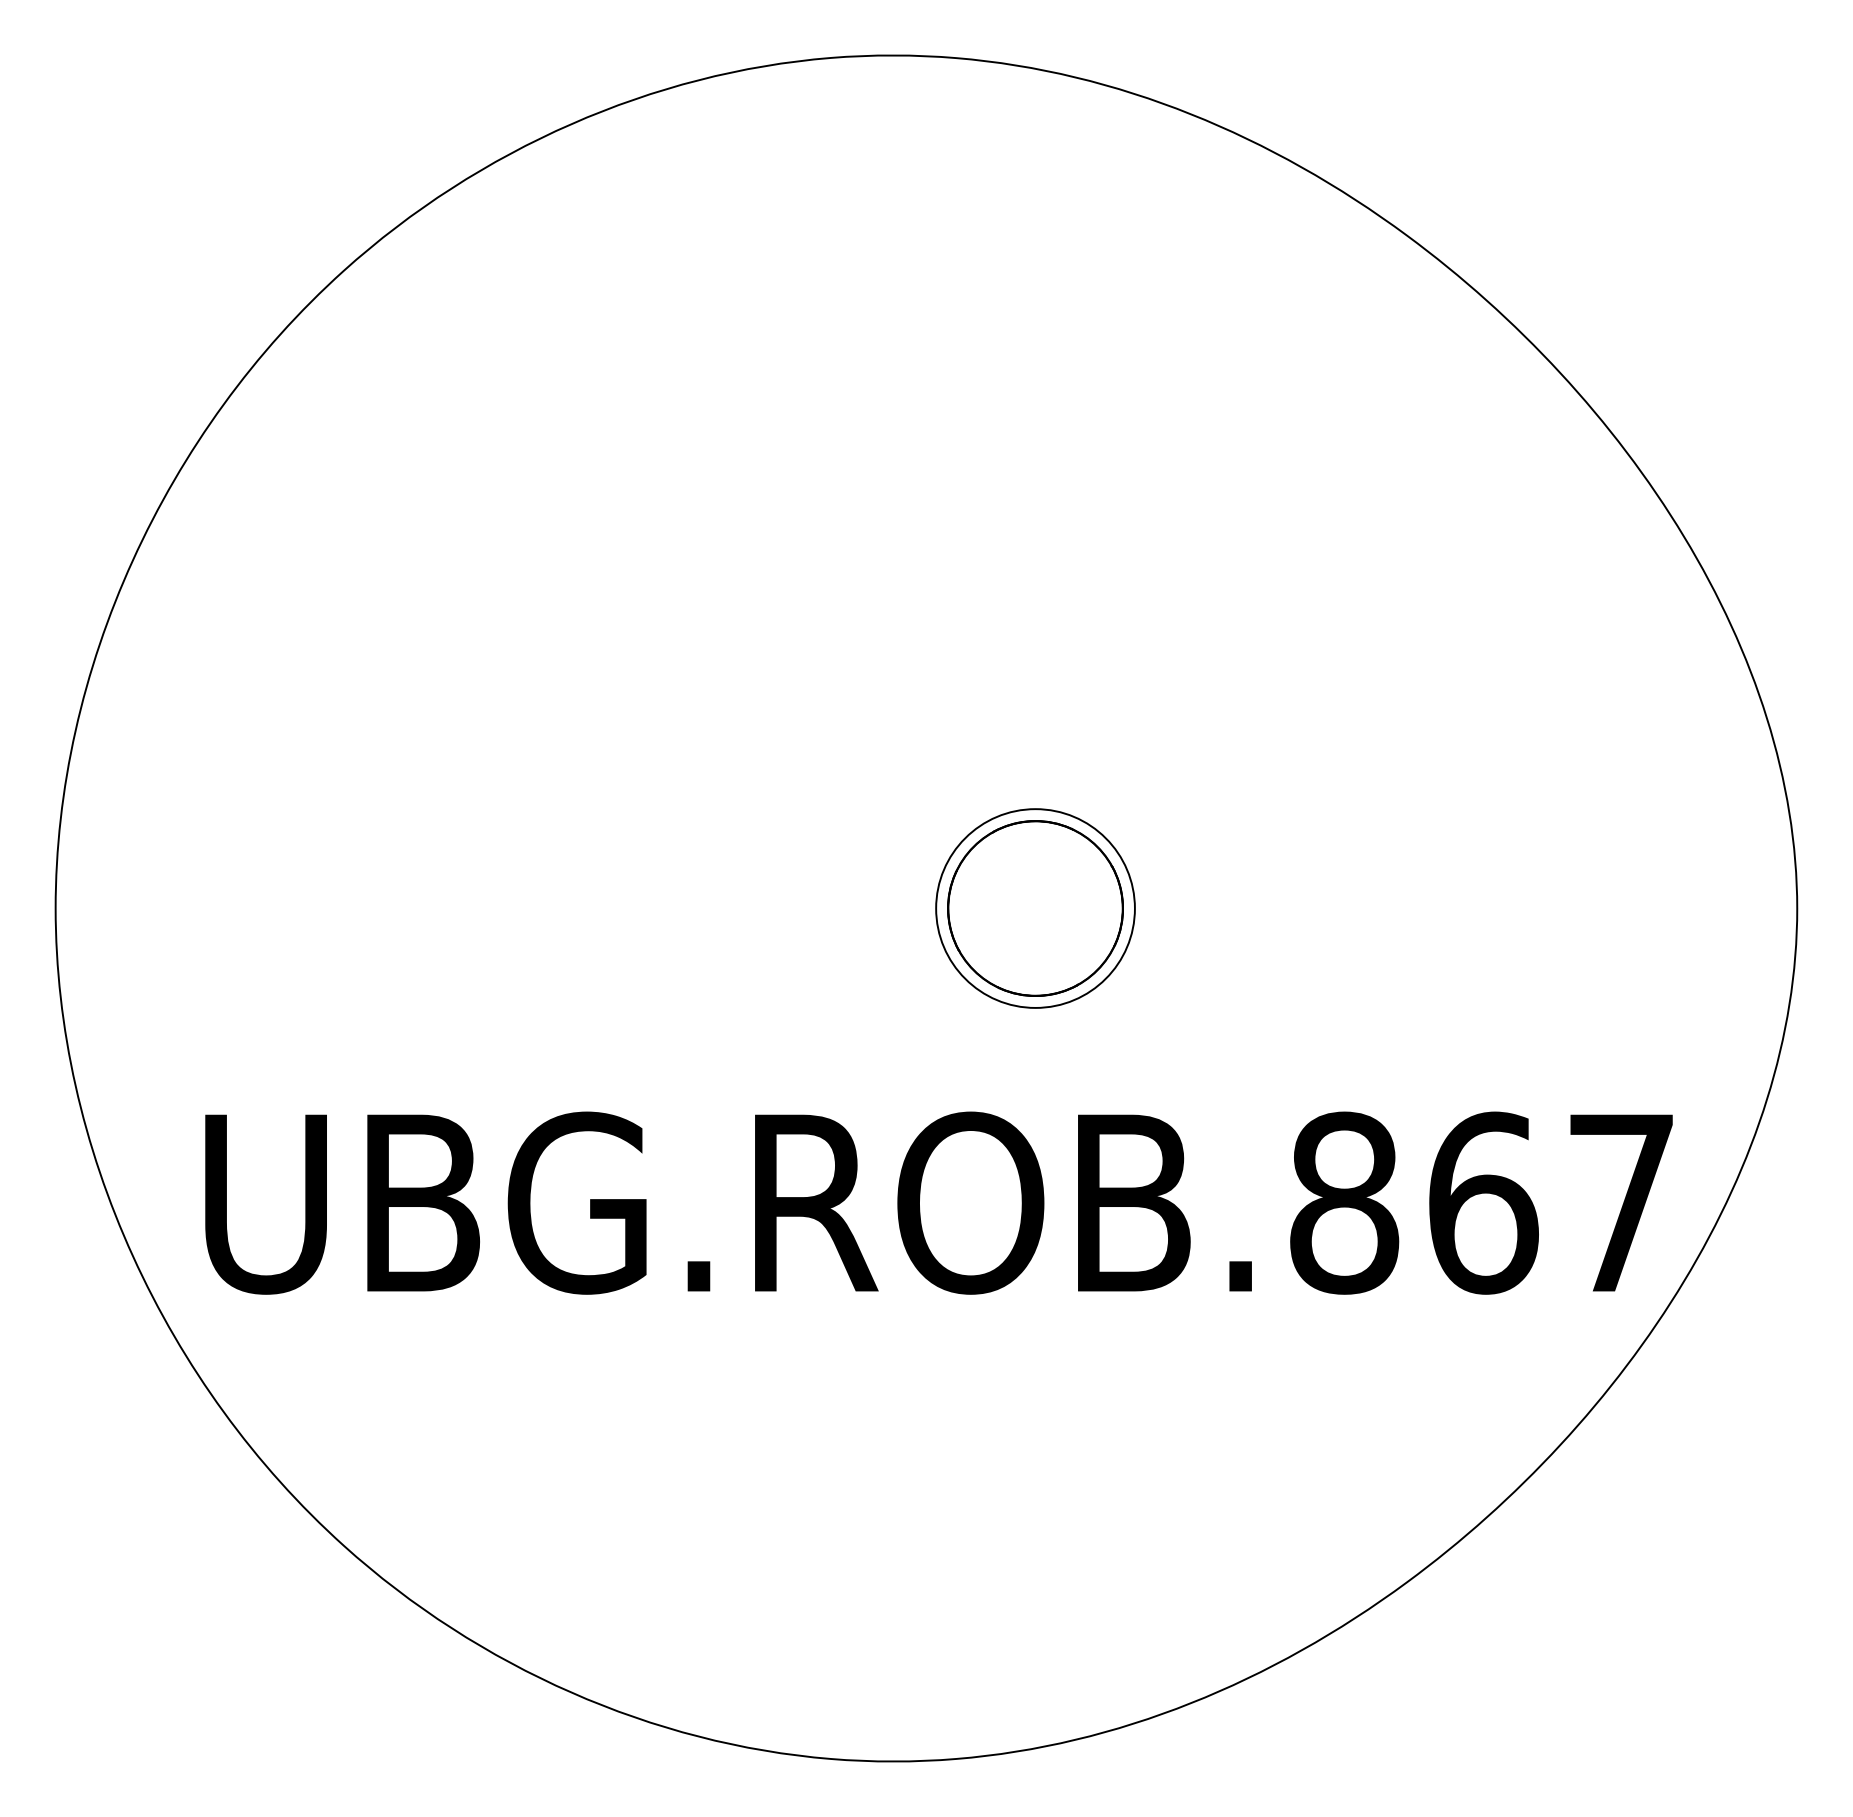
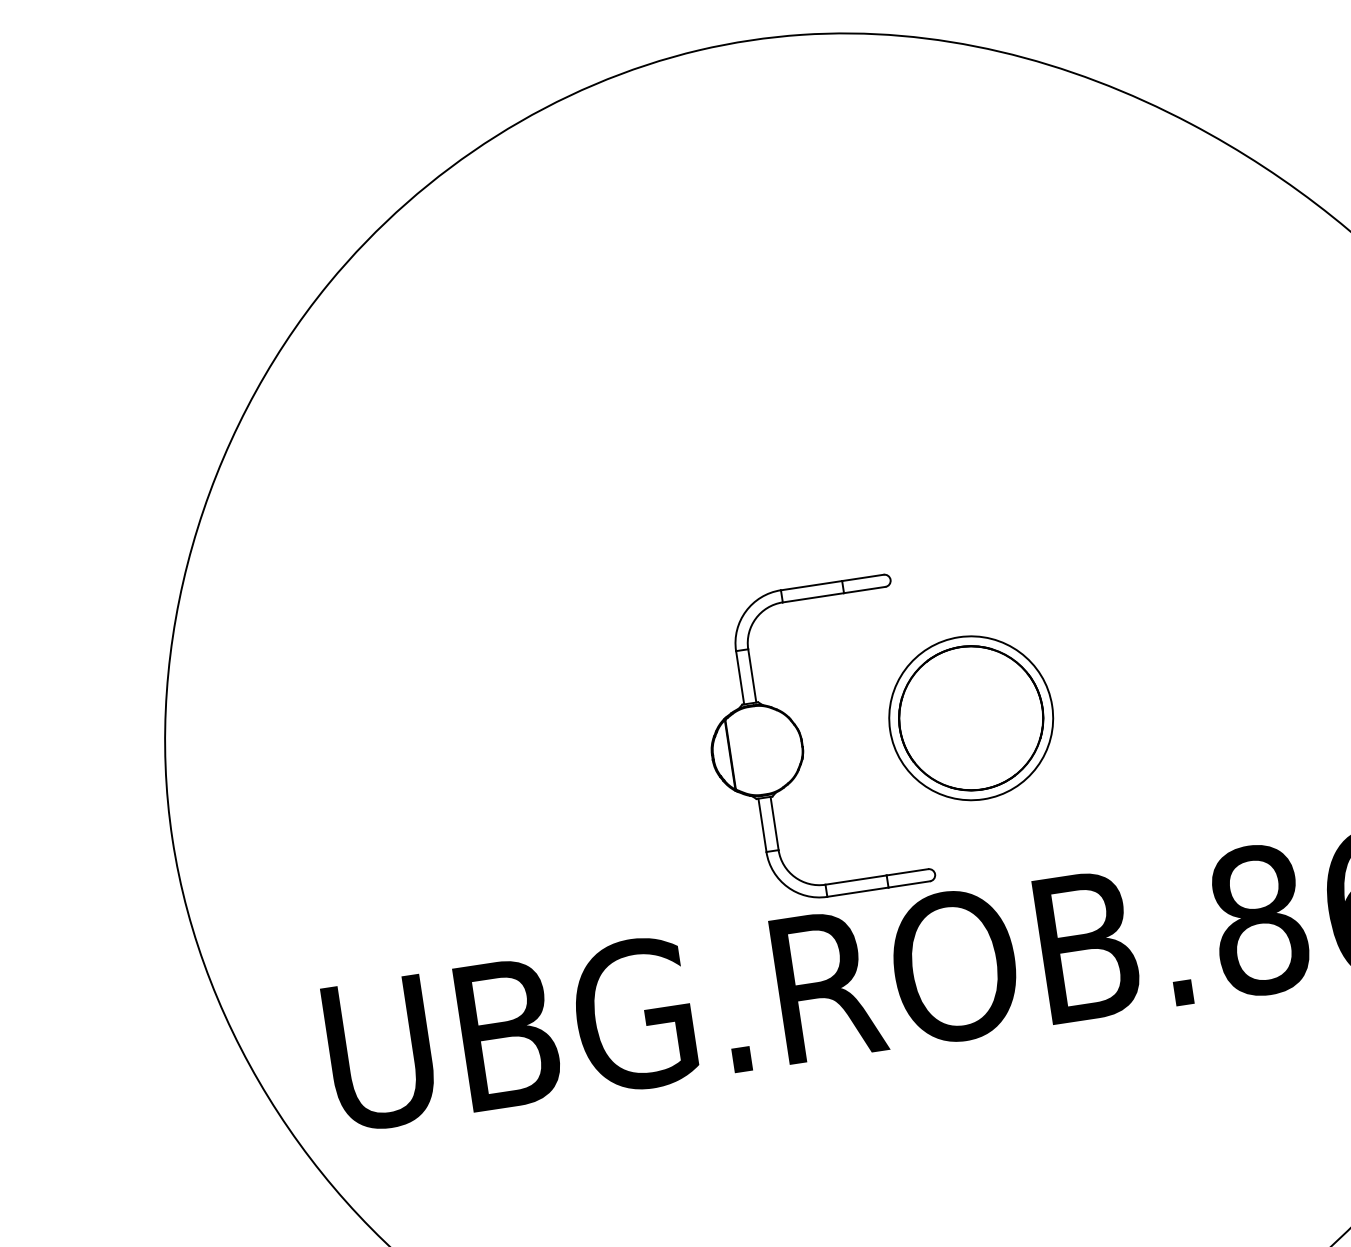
part: (829, 905) -> (802, 741), added

